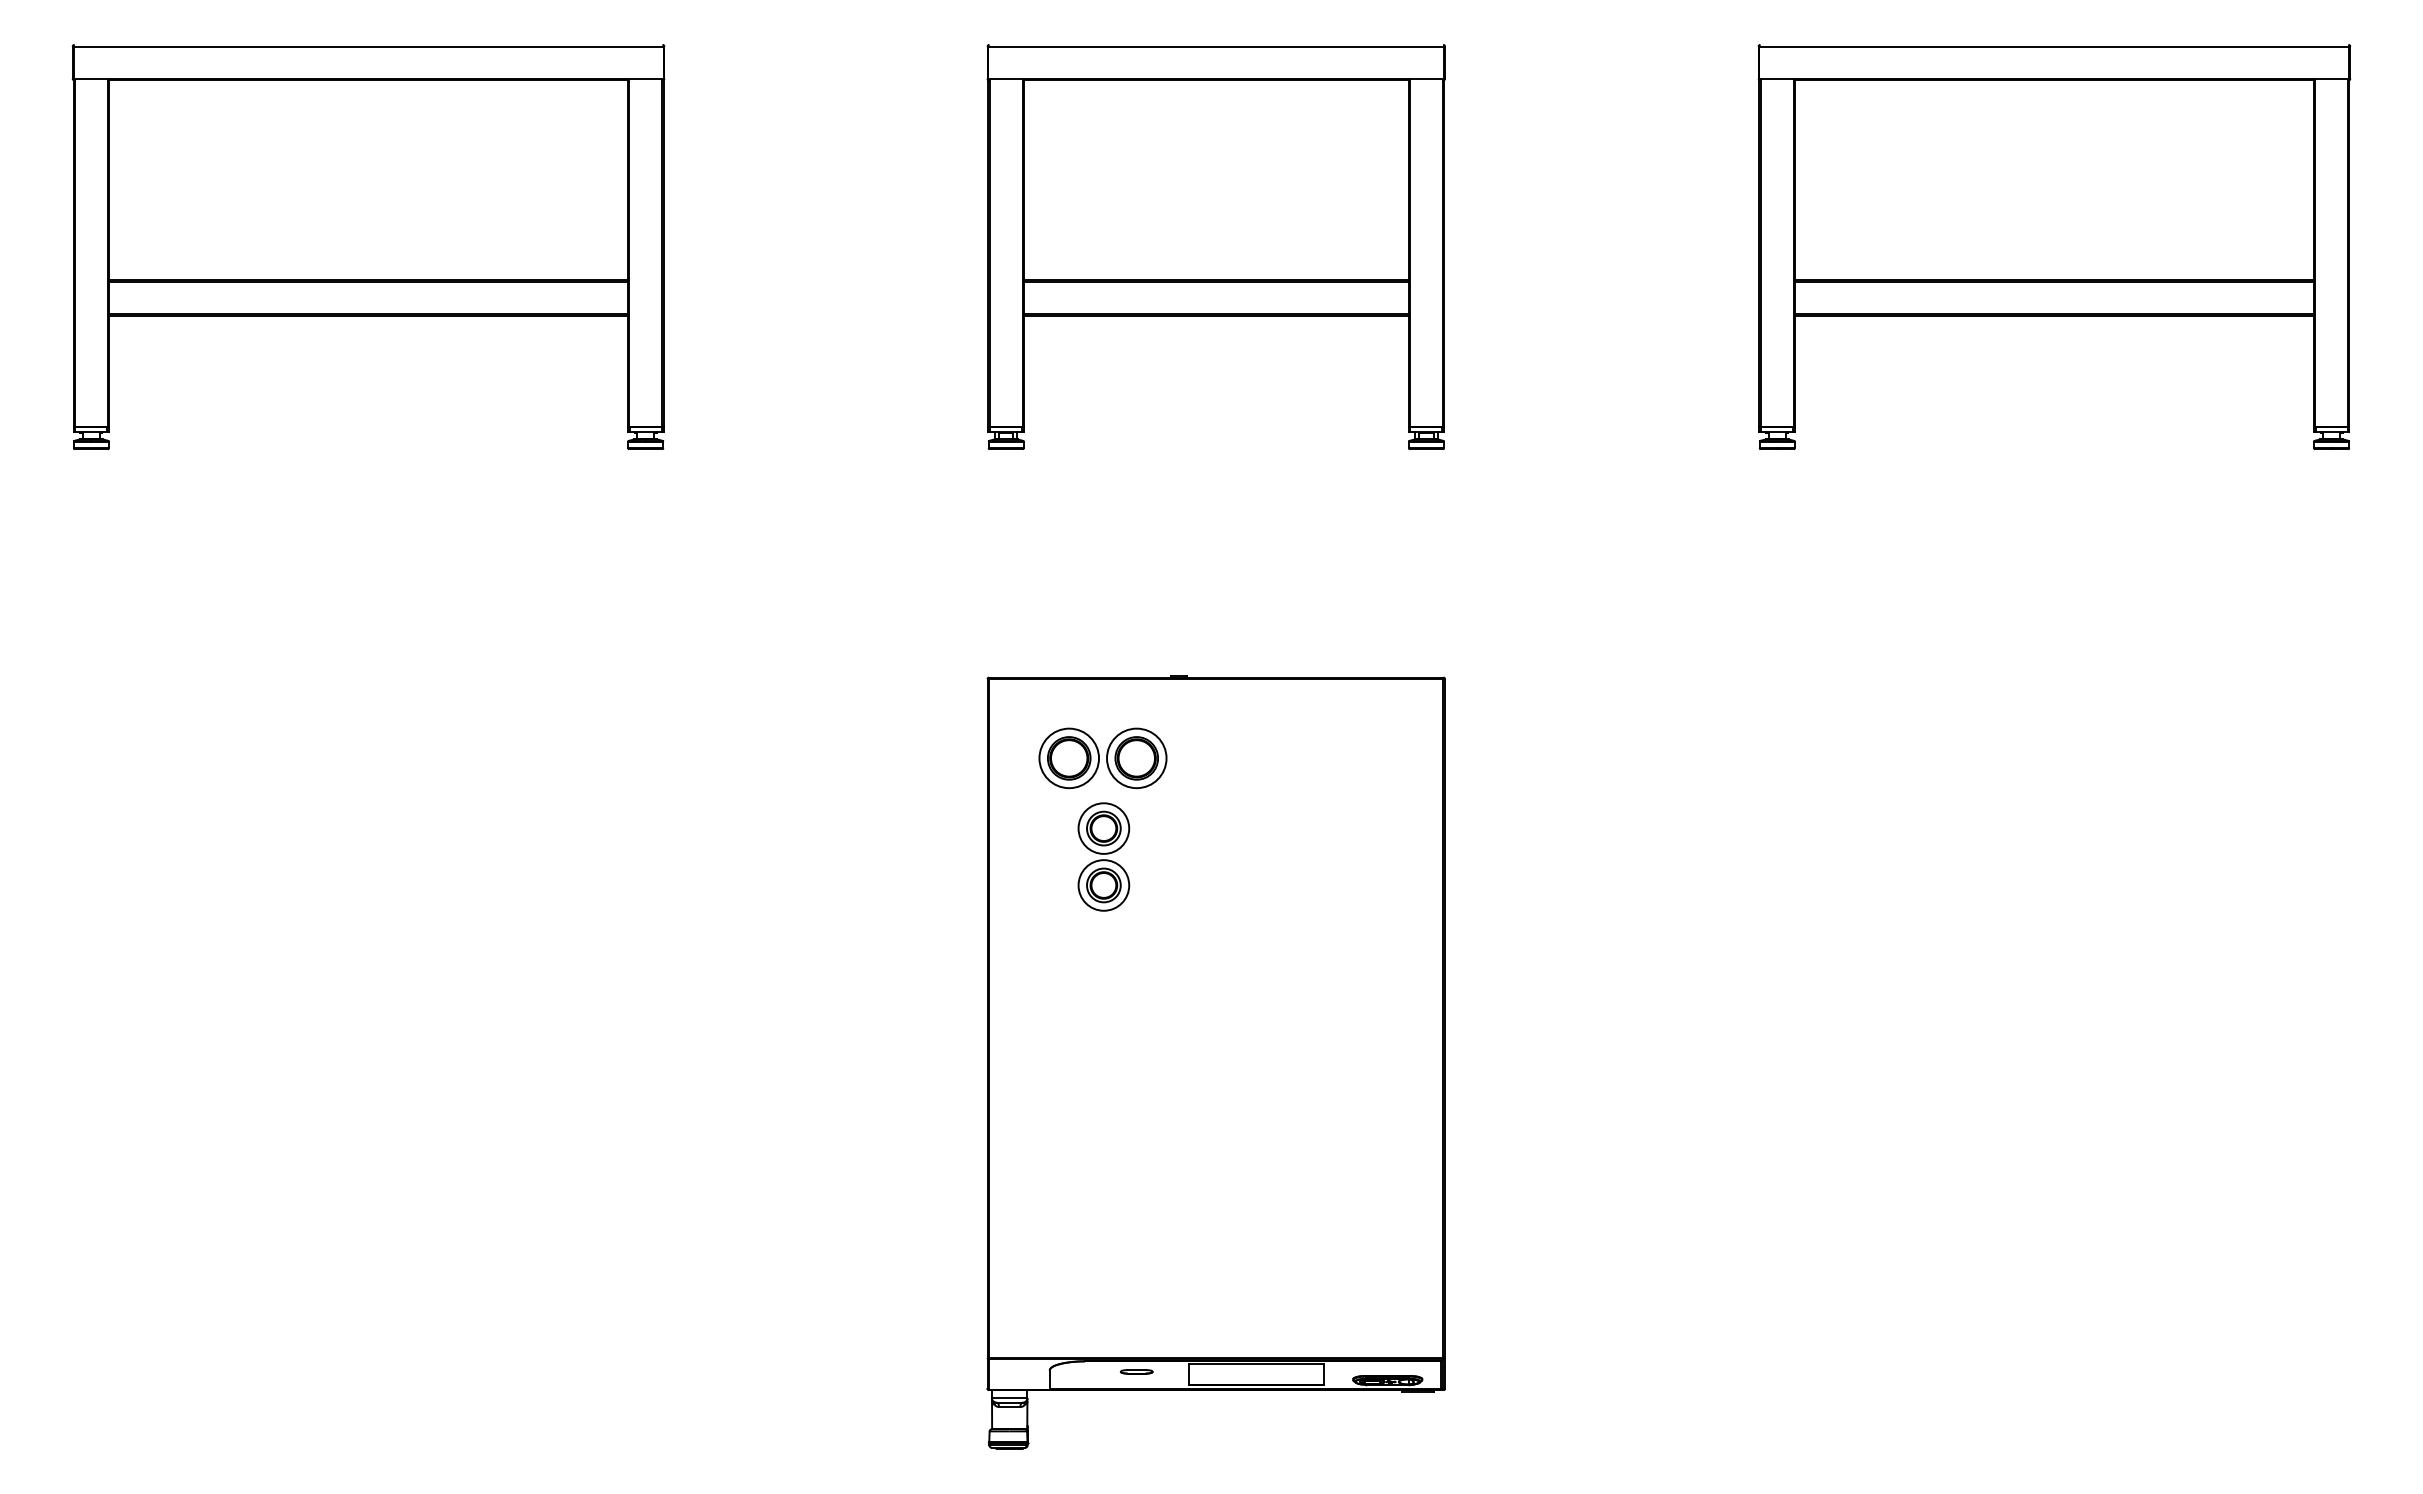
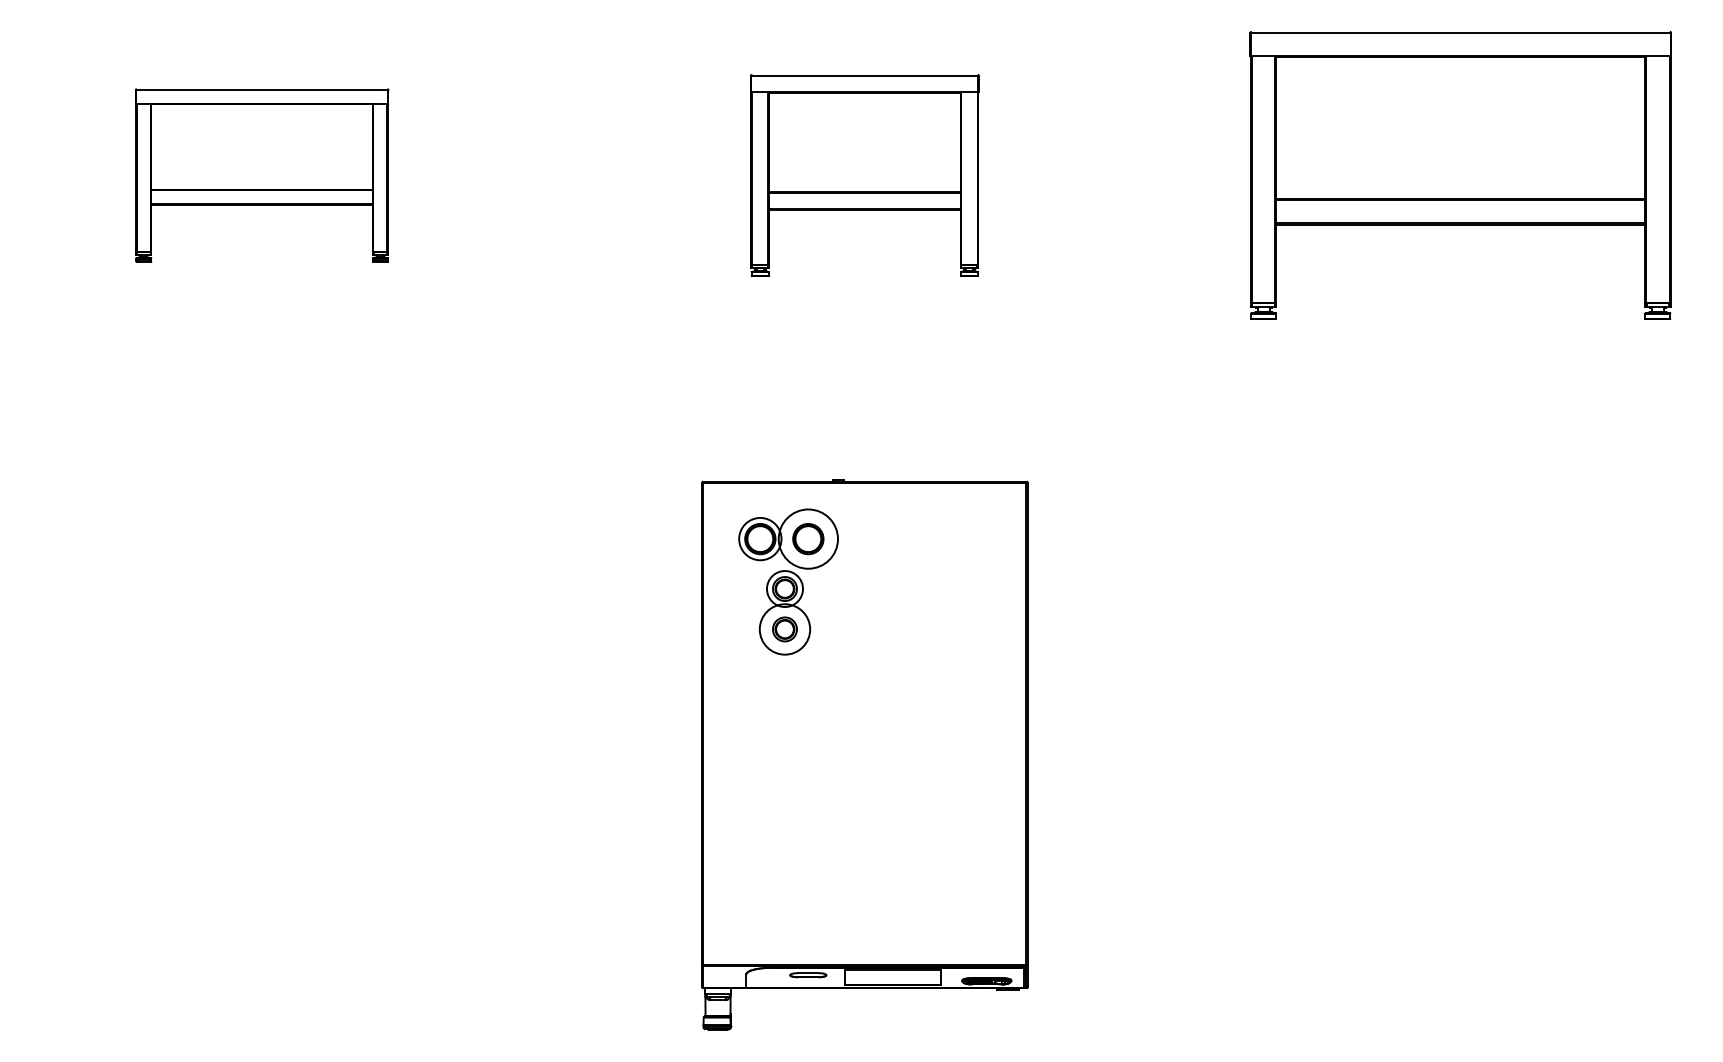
part: (368, 246) -> (262, 175), size x0.6
part: (1215, 246) -> (864, 175), size x0.7
circle: (1136, 758) -> (808, 539), size x1.4
circle: (1103, 885) -> (784, 629), size x1.4
part: (1136, 1371) -> (808, 975), size x1.6

